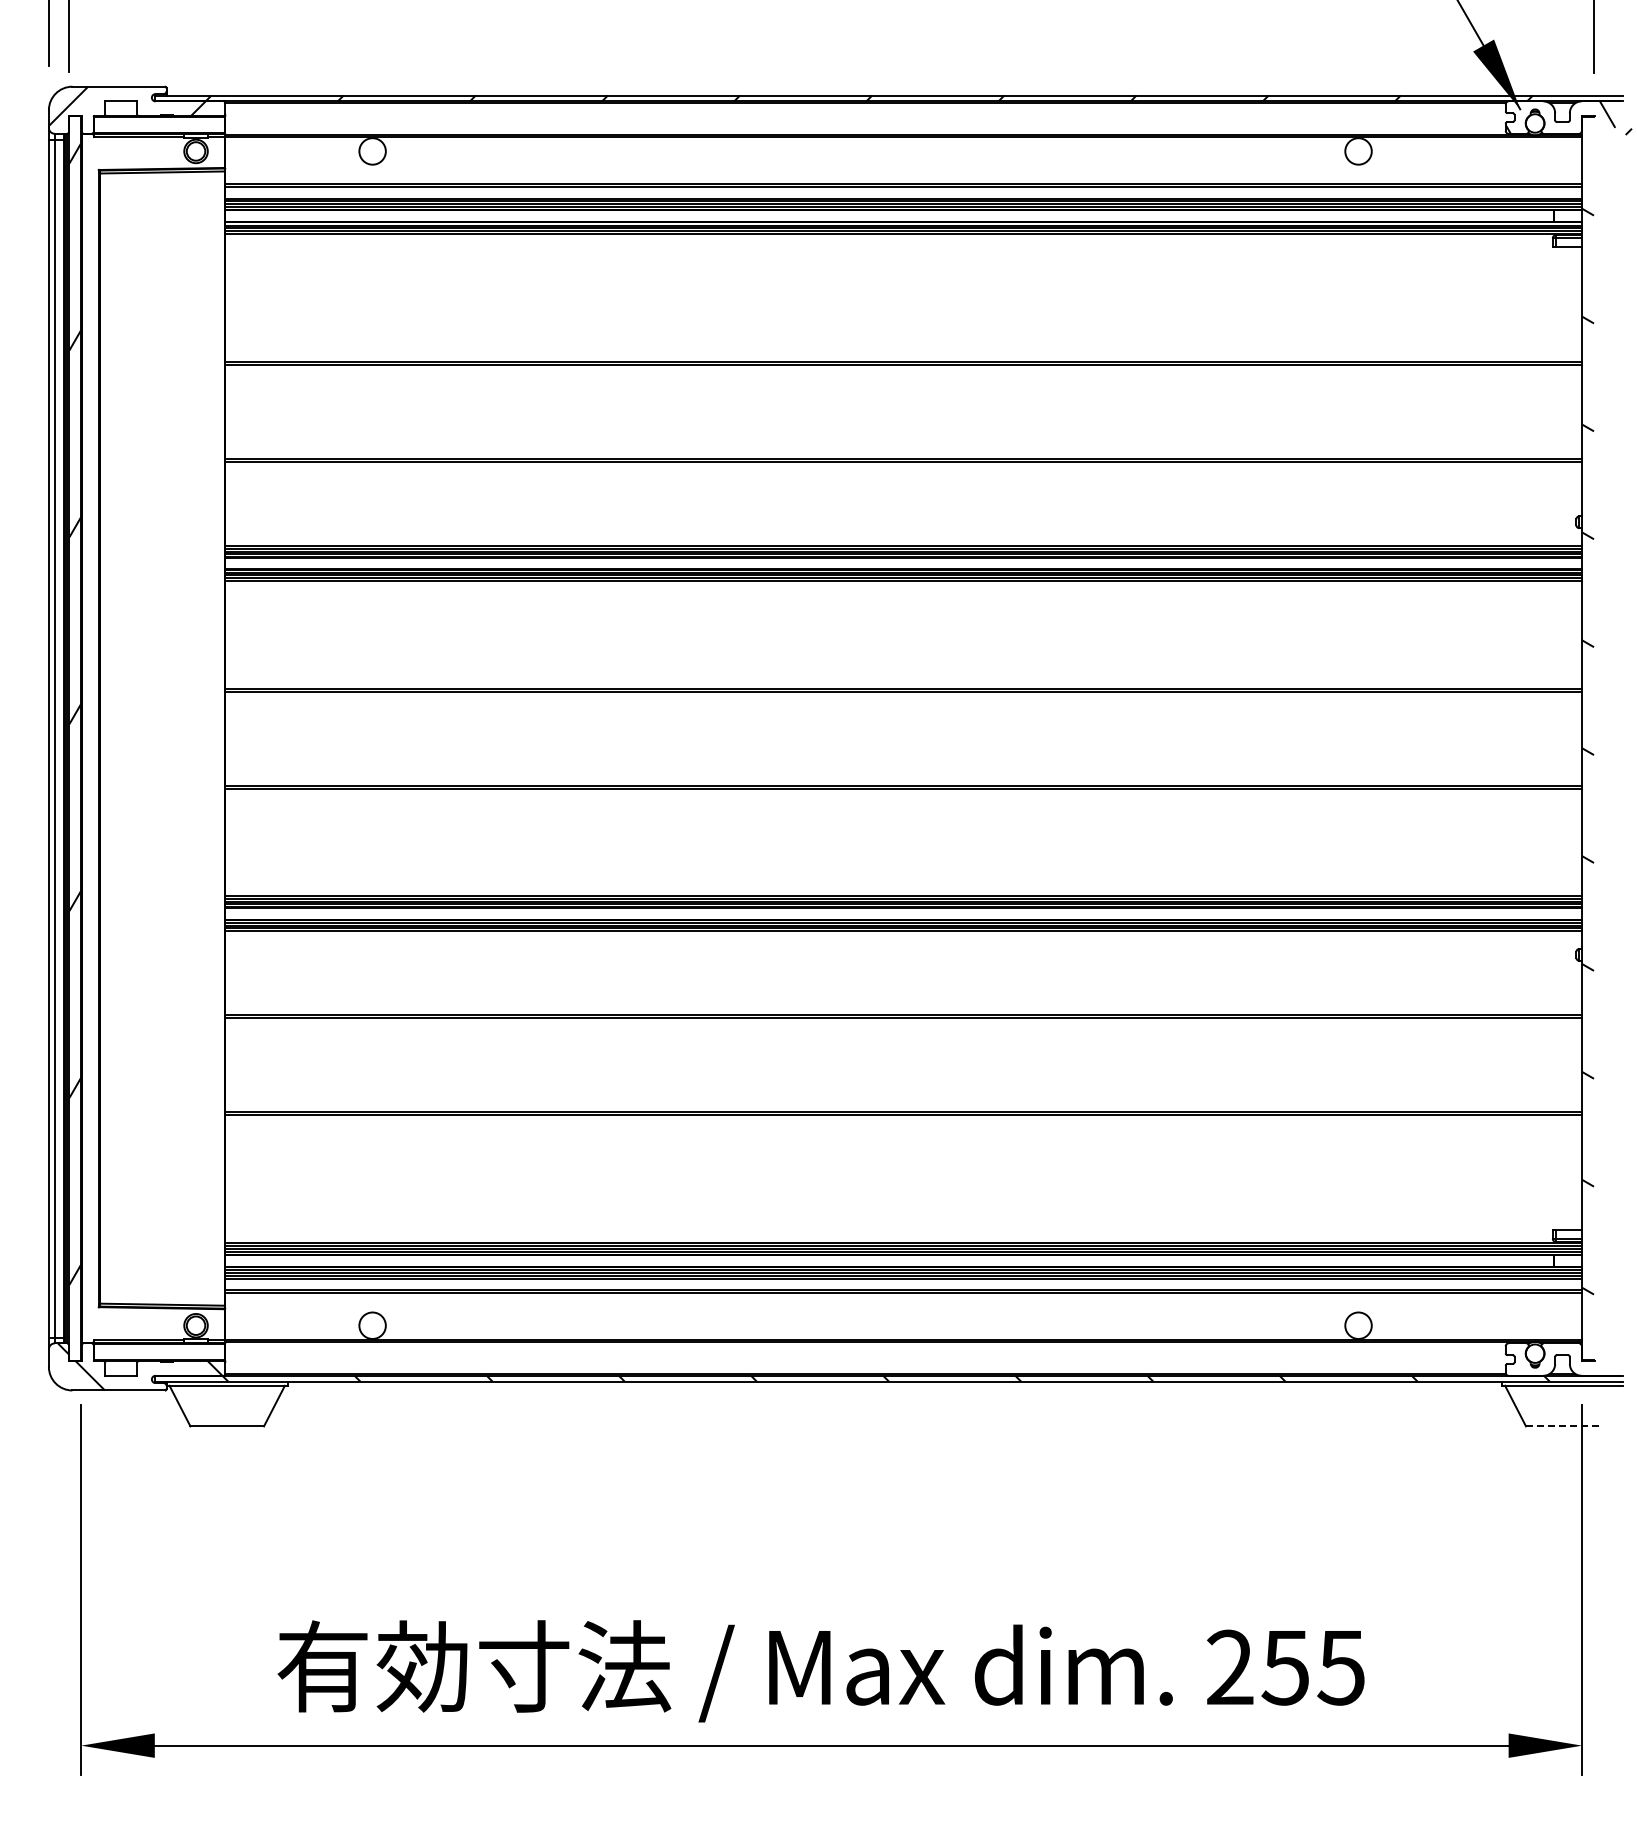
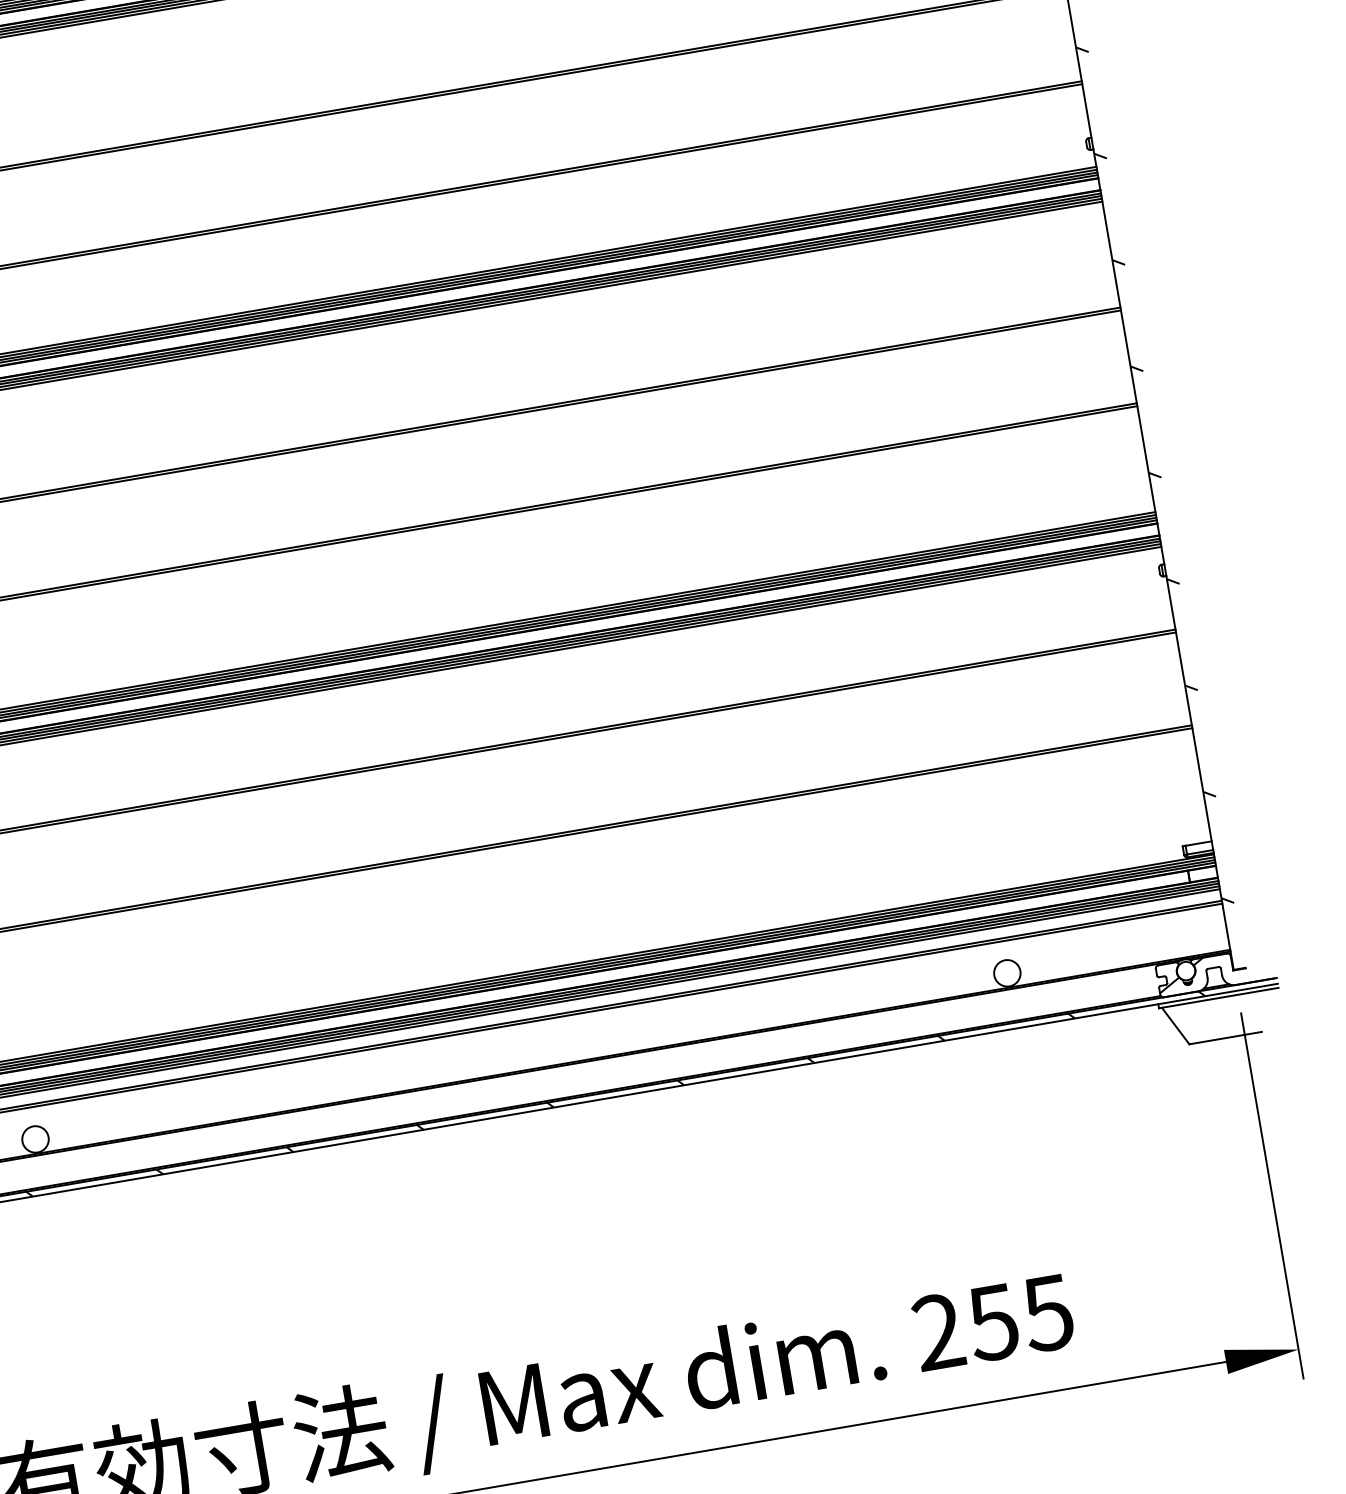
hatch: (1529, 1357) -> (1181, 975), added
line: (1562, 1426) -> (1225, 1038), dashed -> solid

